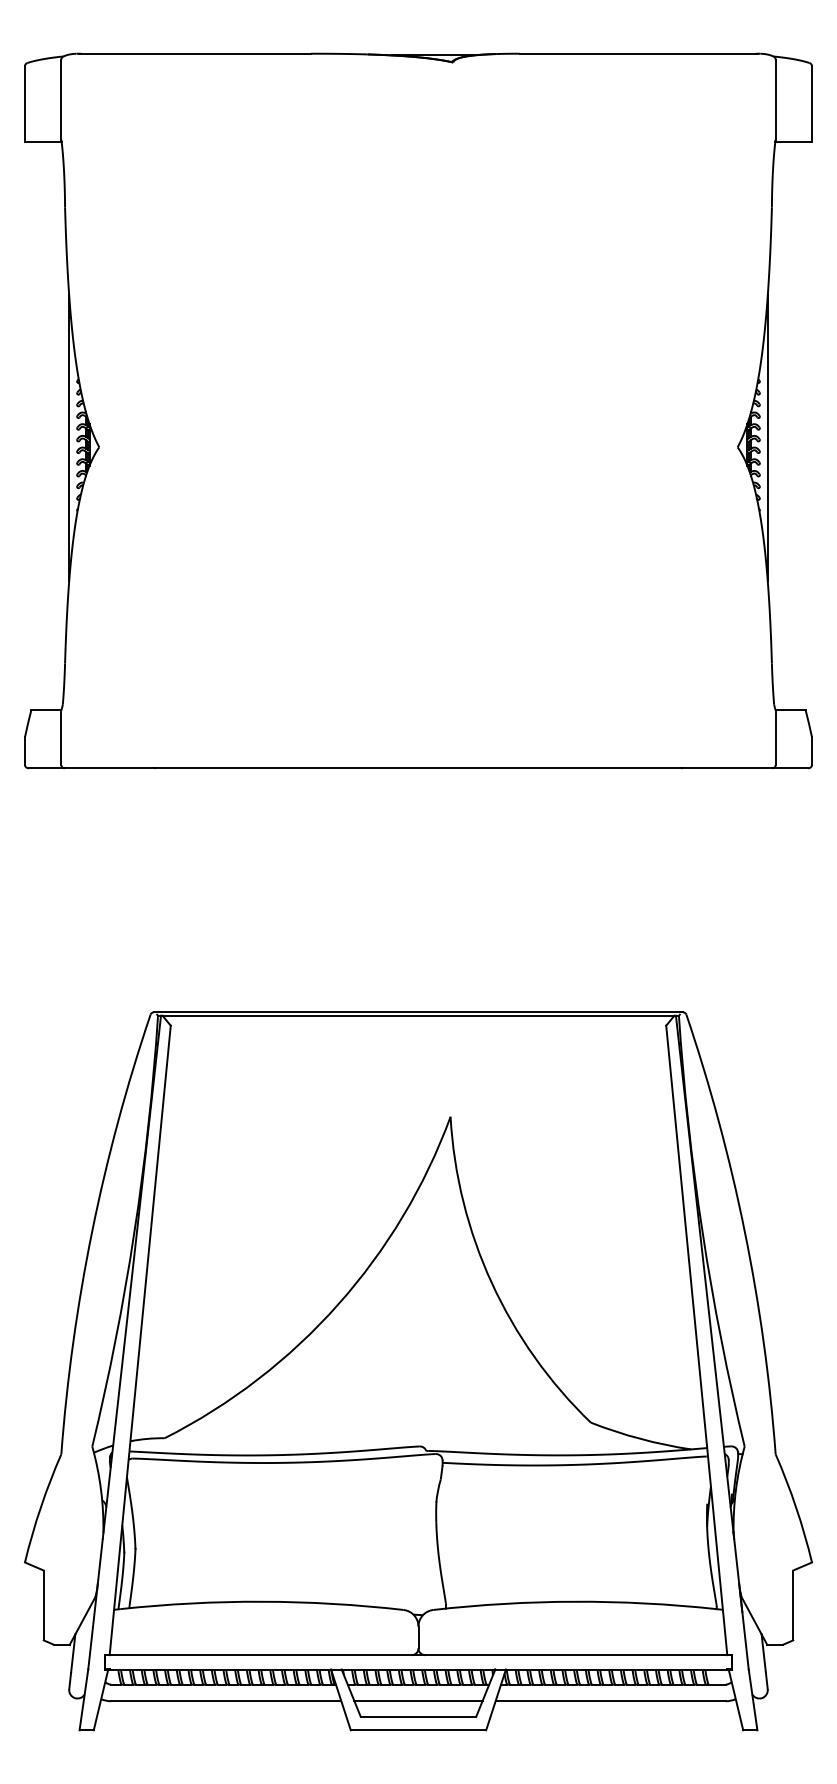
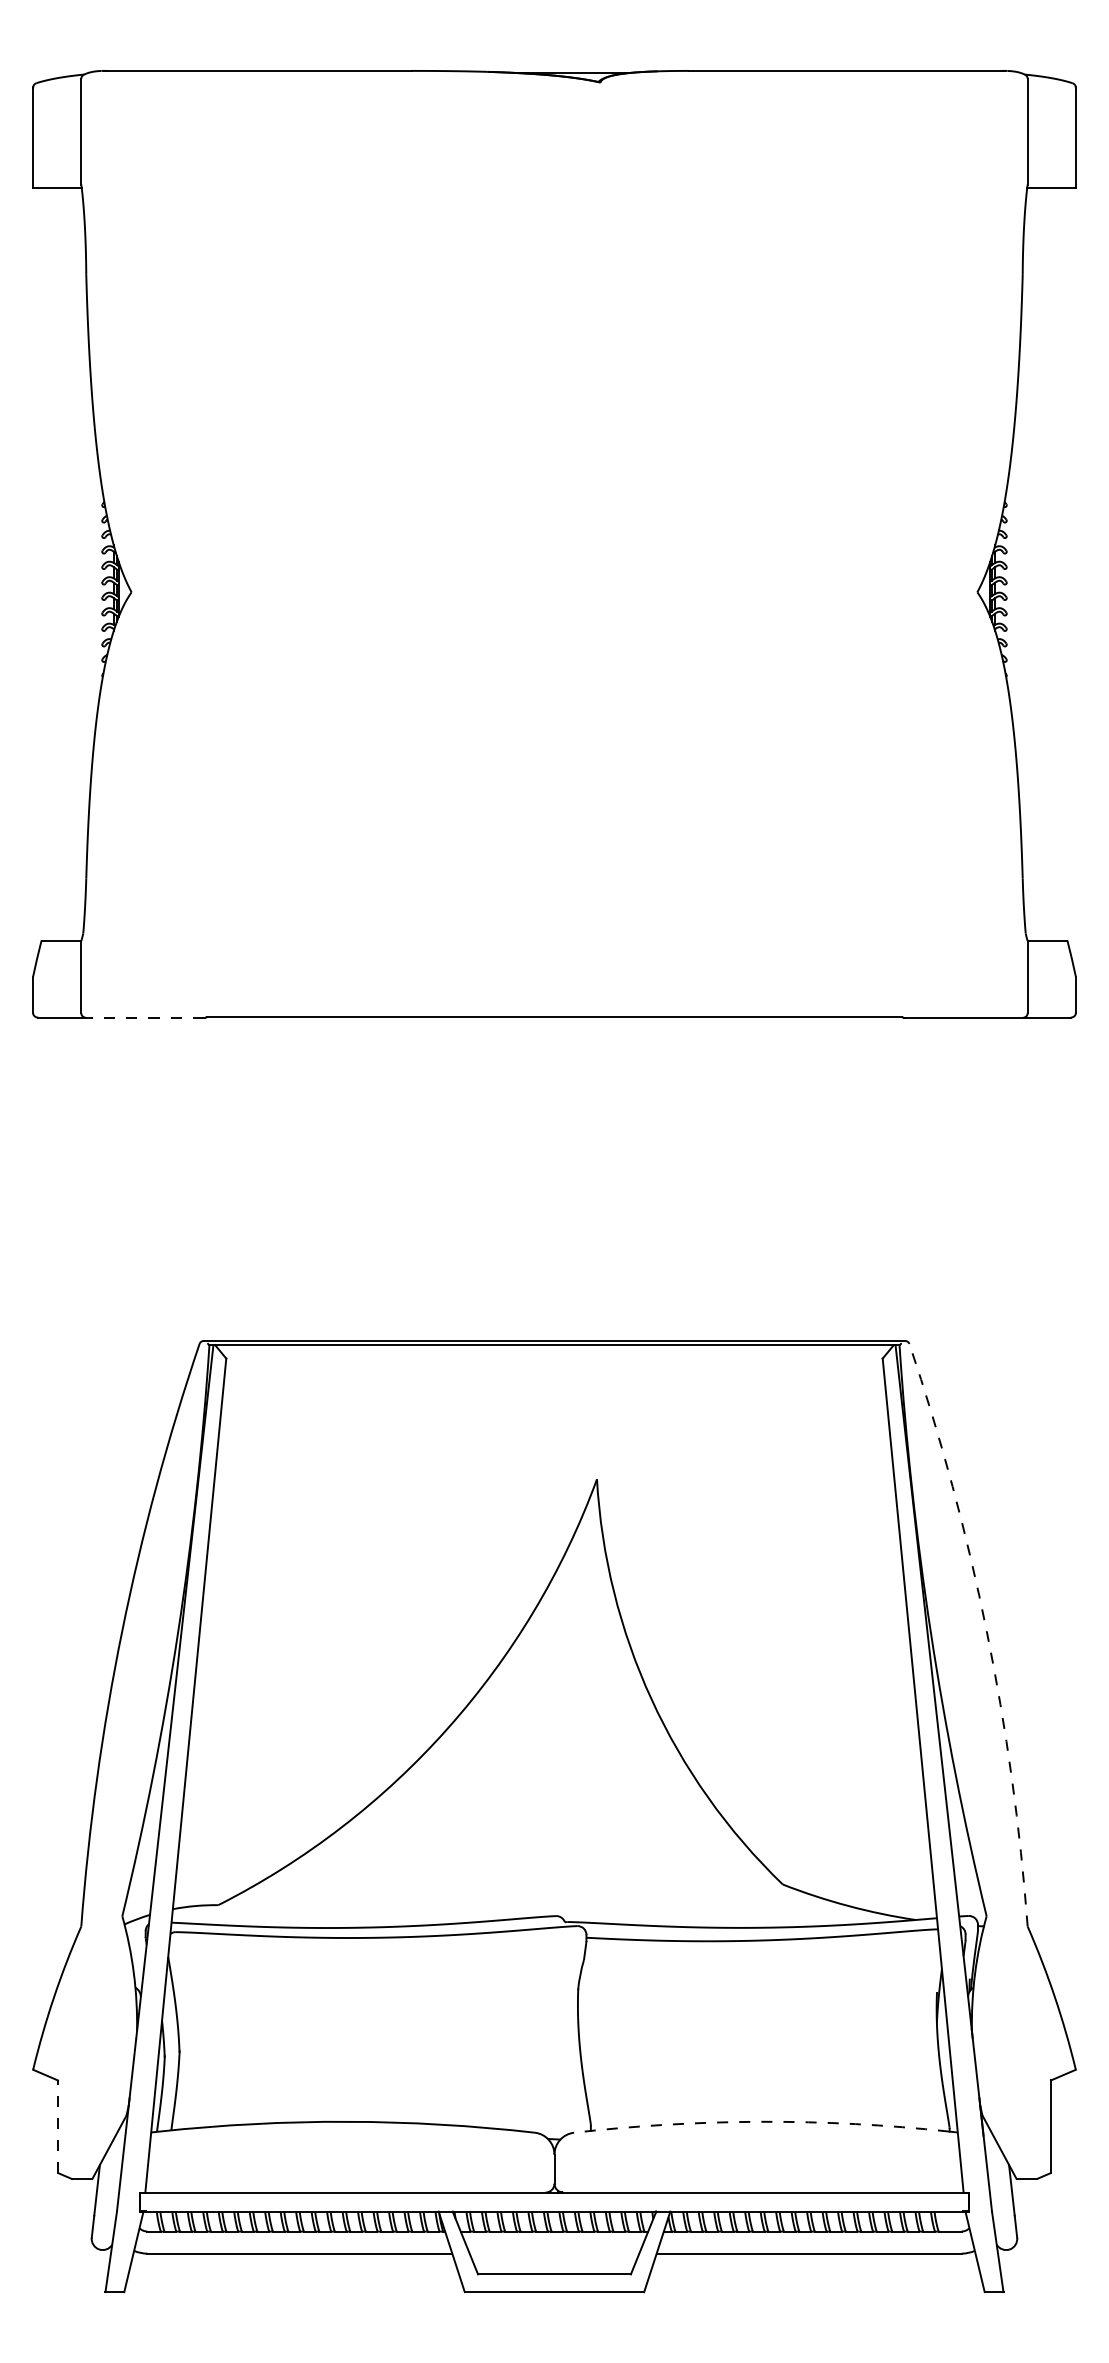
line: (69, 438) -> (91, 580), removed
line: (767, 438) -> (1017, 580), removed
line: (109, 768) -> (144, 1017), solid -> dashed
arc: (744, 1231) -> (986, 1631), solid -> dashed
arc: (574, 1601) -> (761, 2121), solid -> dashed
line: (44, 1605) -> (58, 2126), solid -> dashed
line: (418, 1701) -> (554, 2253), removed

